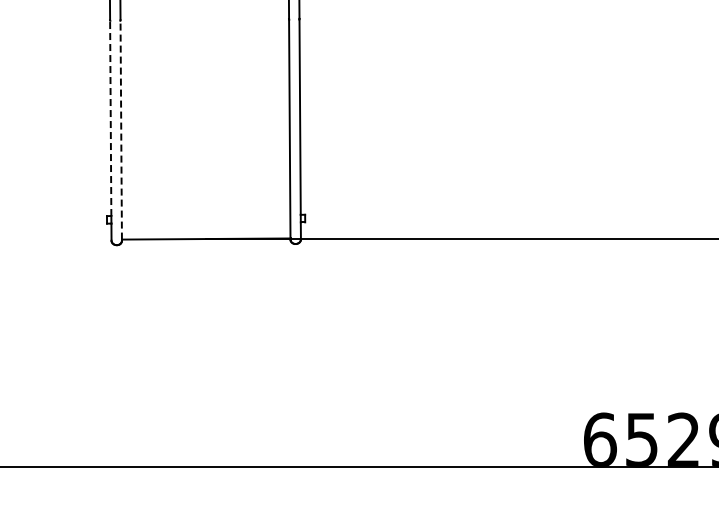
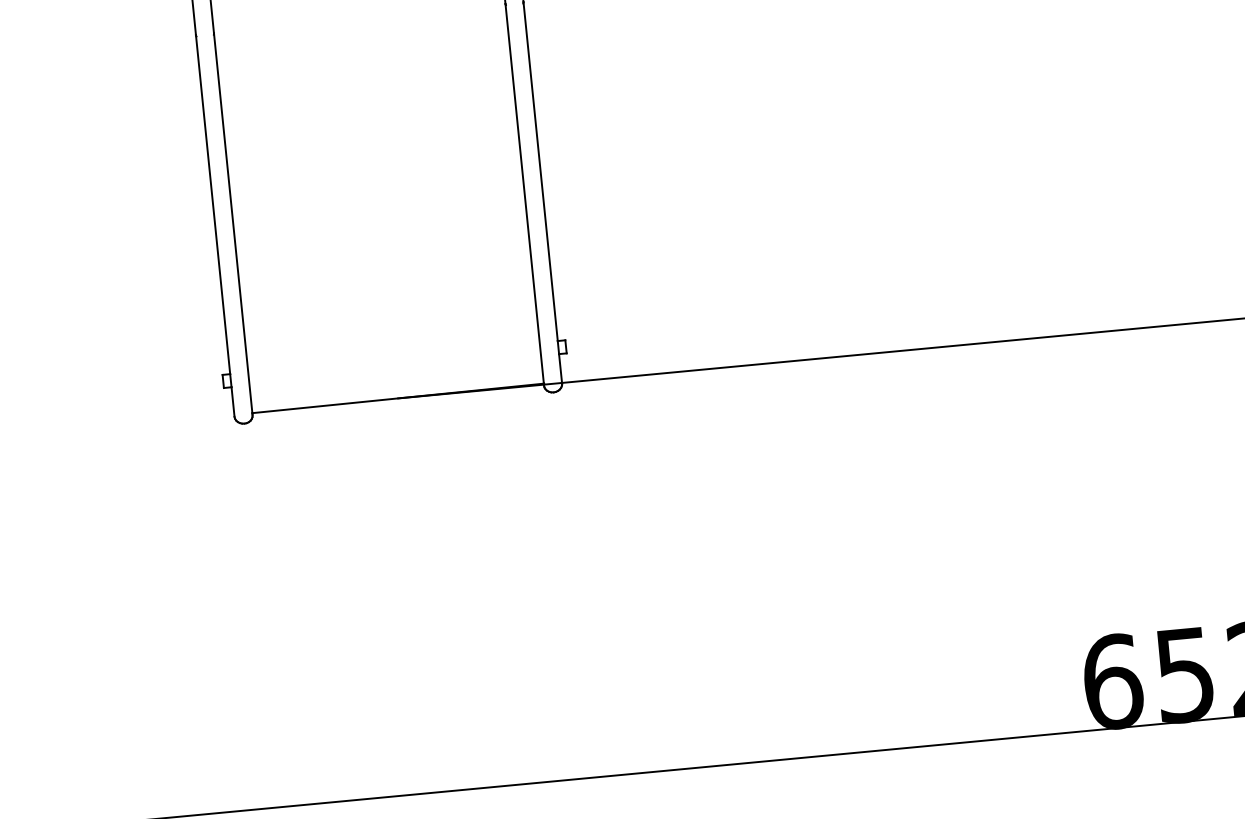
line: (110, 118) -> (212, 205), dashed -> solid
line: (121, 129) -> (233, 222), dashed -> solid

